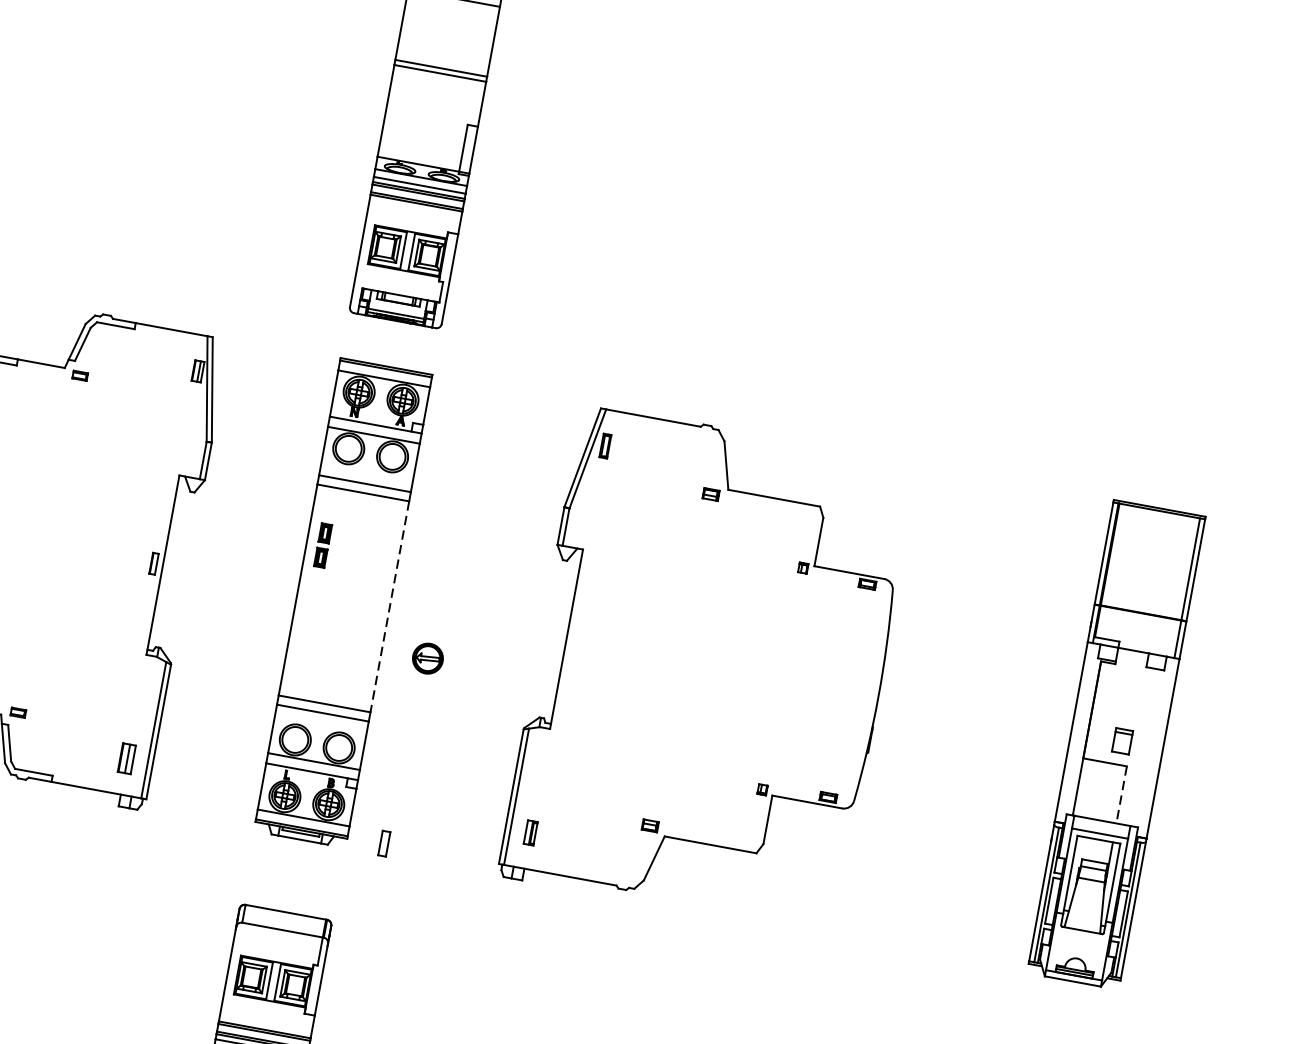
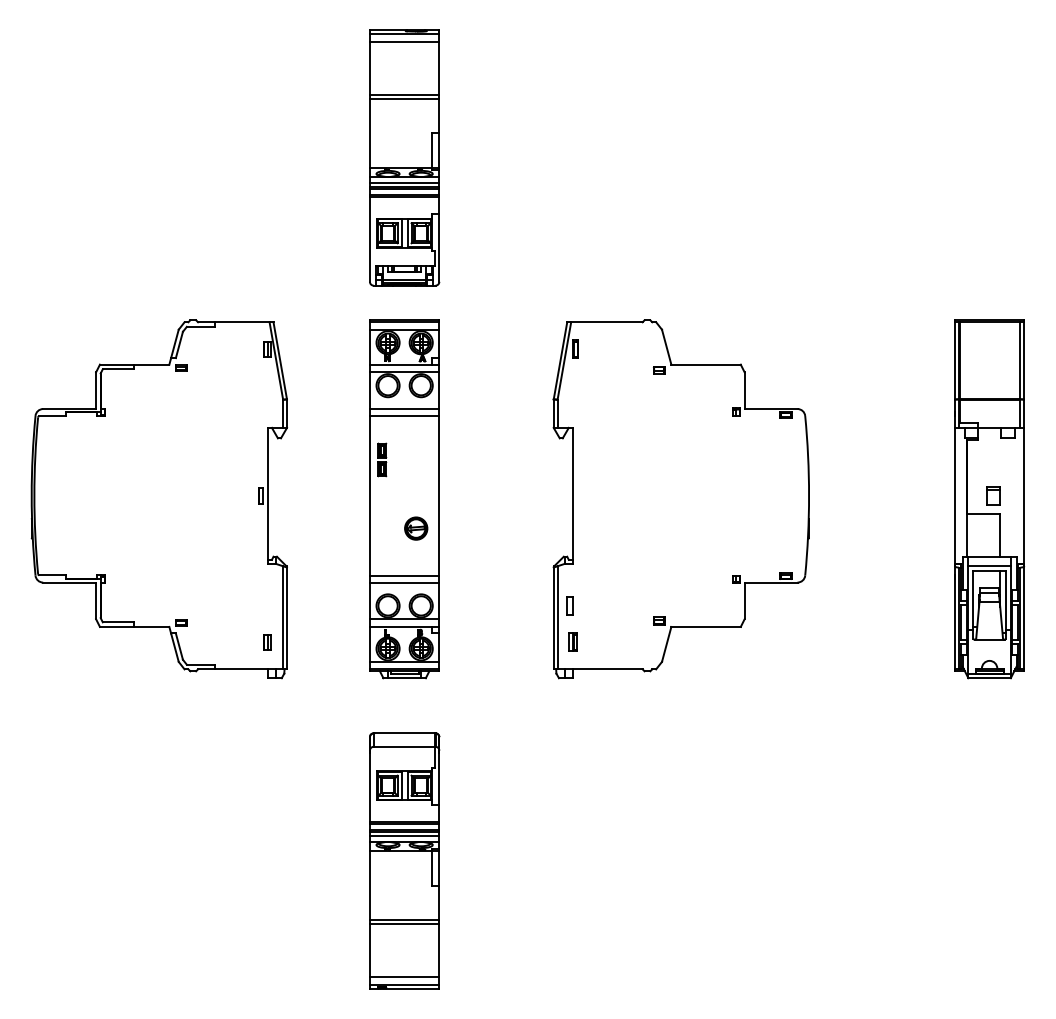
line: (390, 606) -> (439, 495), dashed -> solid
part: (428, 658) -> (416, 528), moved
part: (127, 759) -> (267, 642), size x0.71
line: (1121, 795) -> (1000, 535), dashed -> solid
part: (383, 843) -> (569, 605), moved

